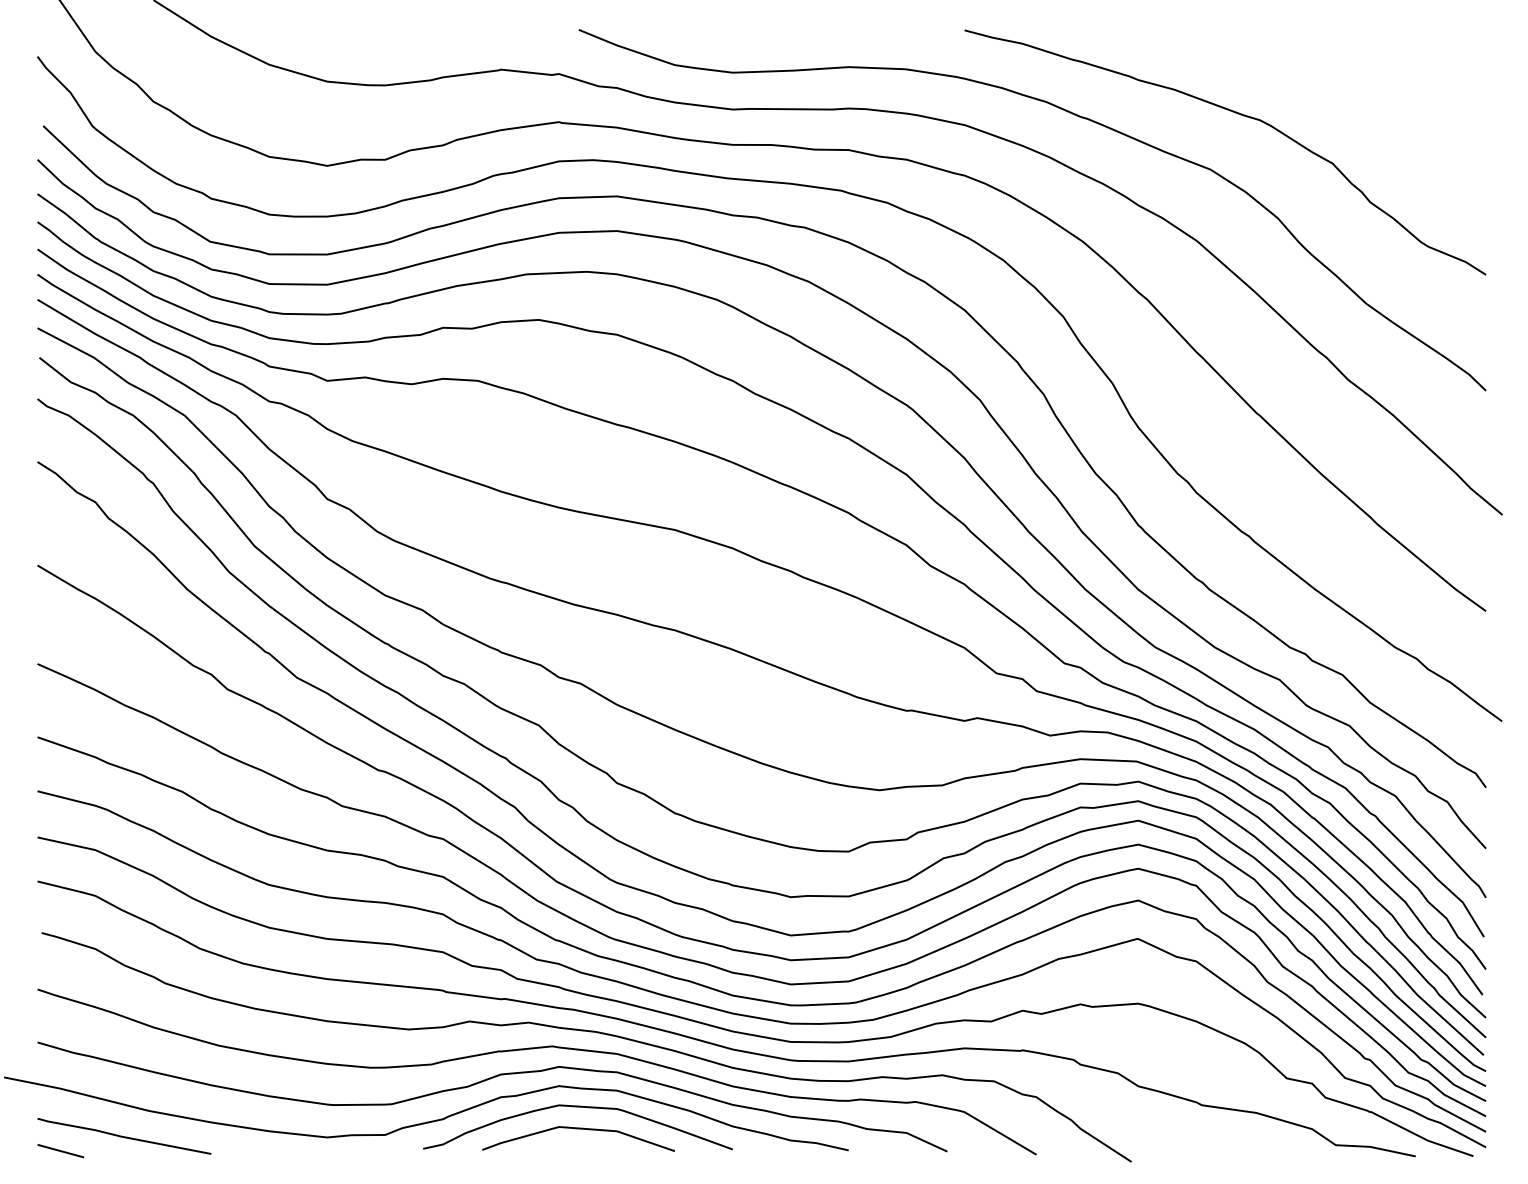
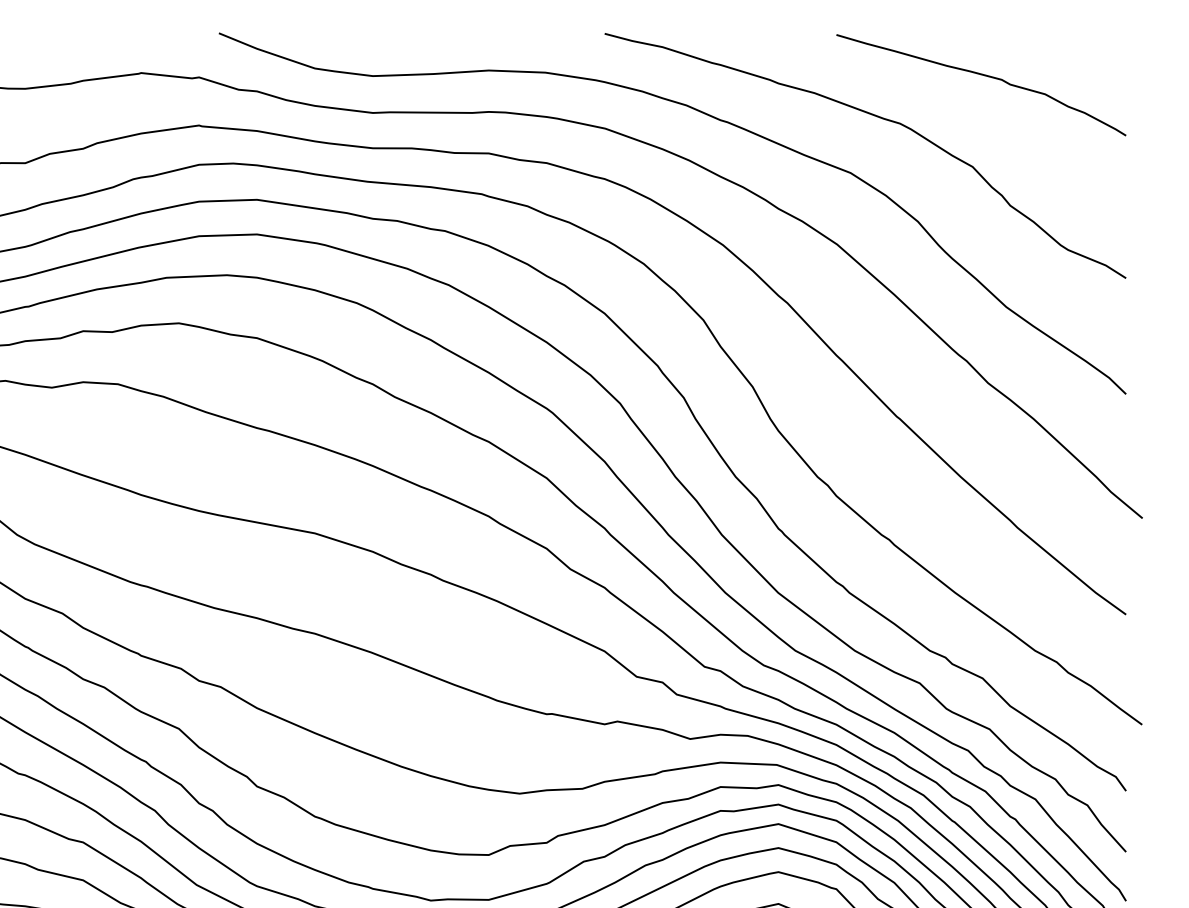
curve: (1342, 72) -> (982, 75), added

